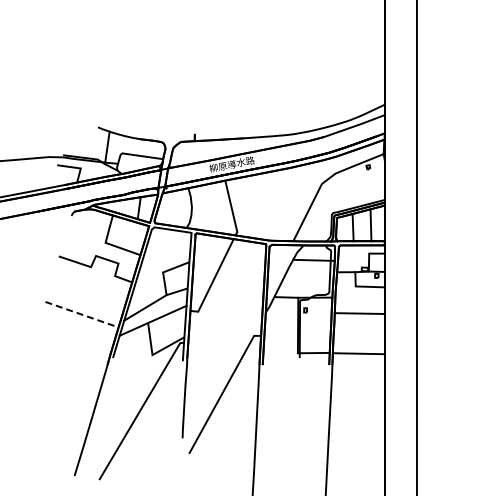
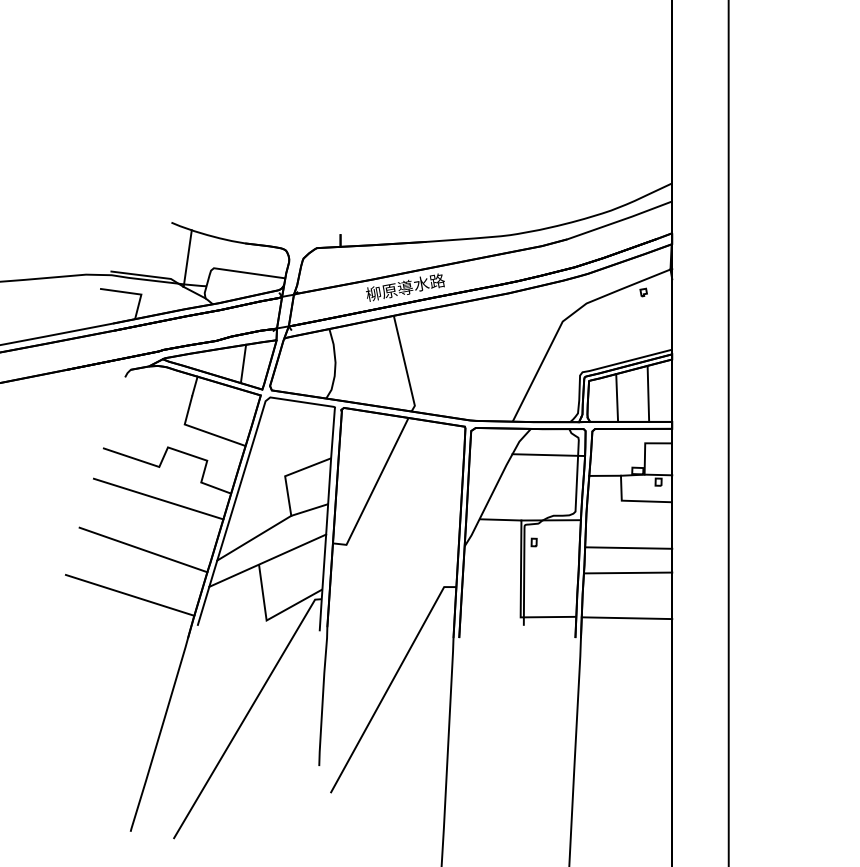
line: (90, 285) -> (158, 499), added
line: (82, 314) -> (144, 549), dashed -> solid
line: (359, 327) -> (628, 572), added
line: (74, 340) -> (130, 595), added

